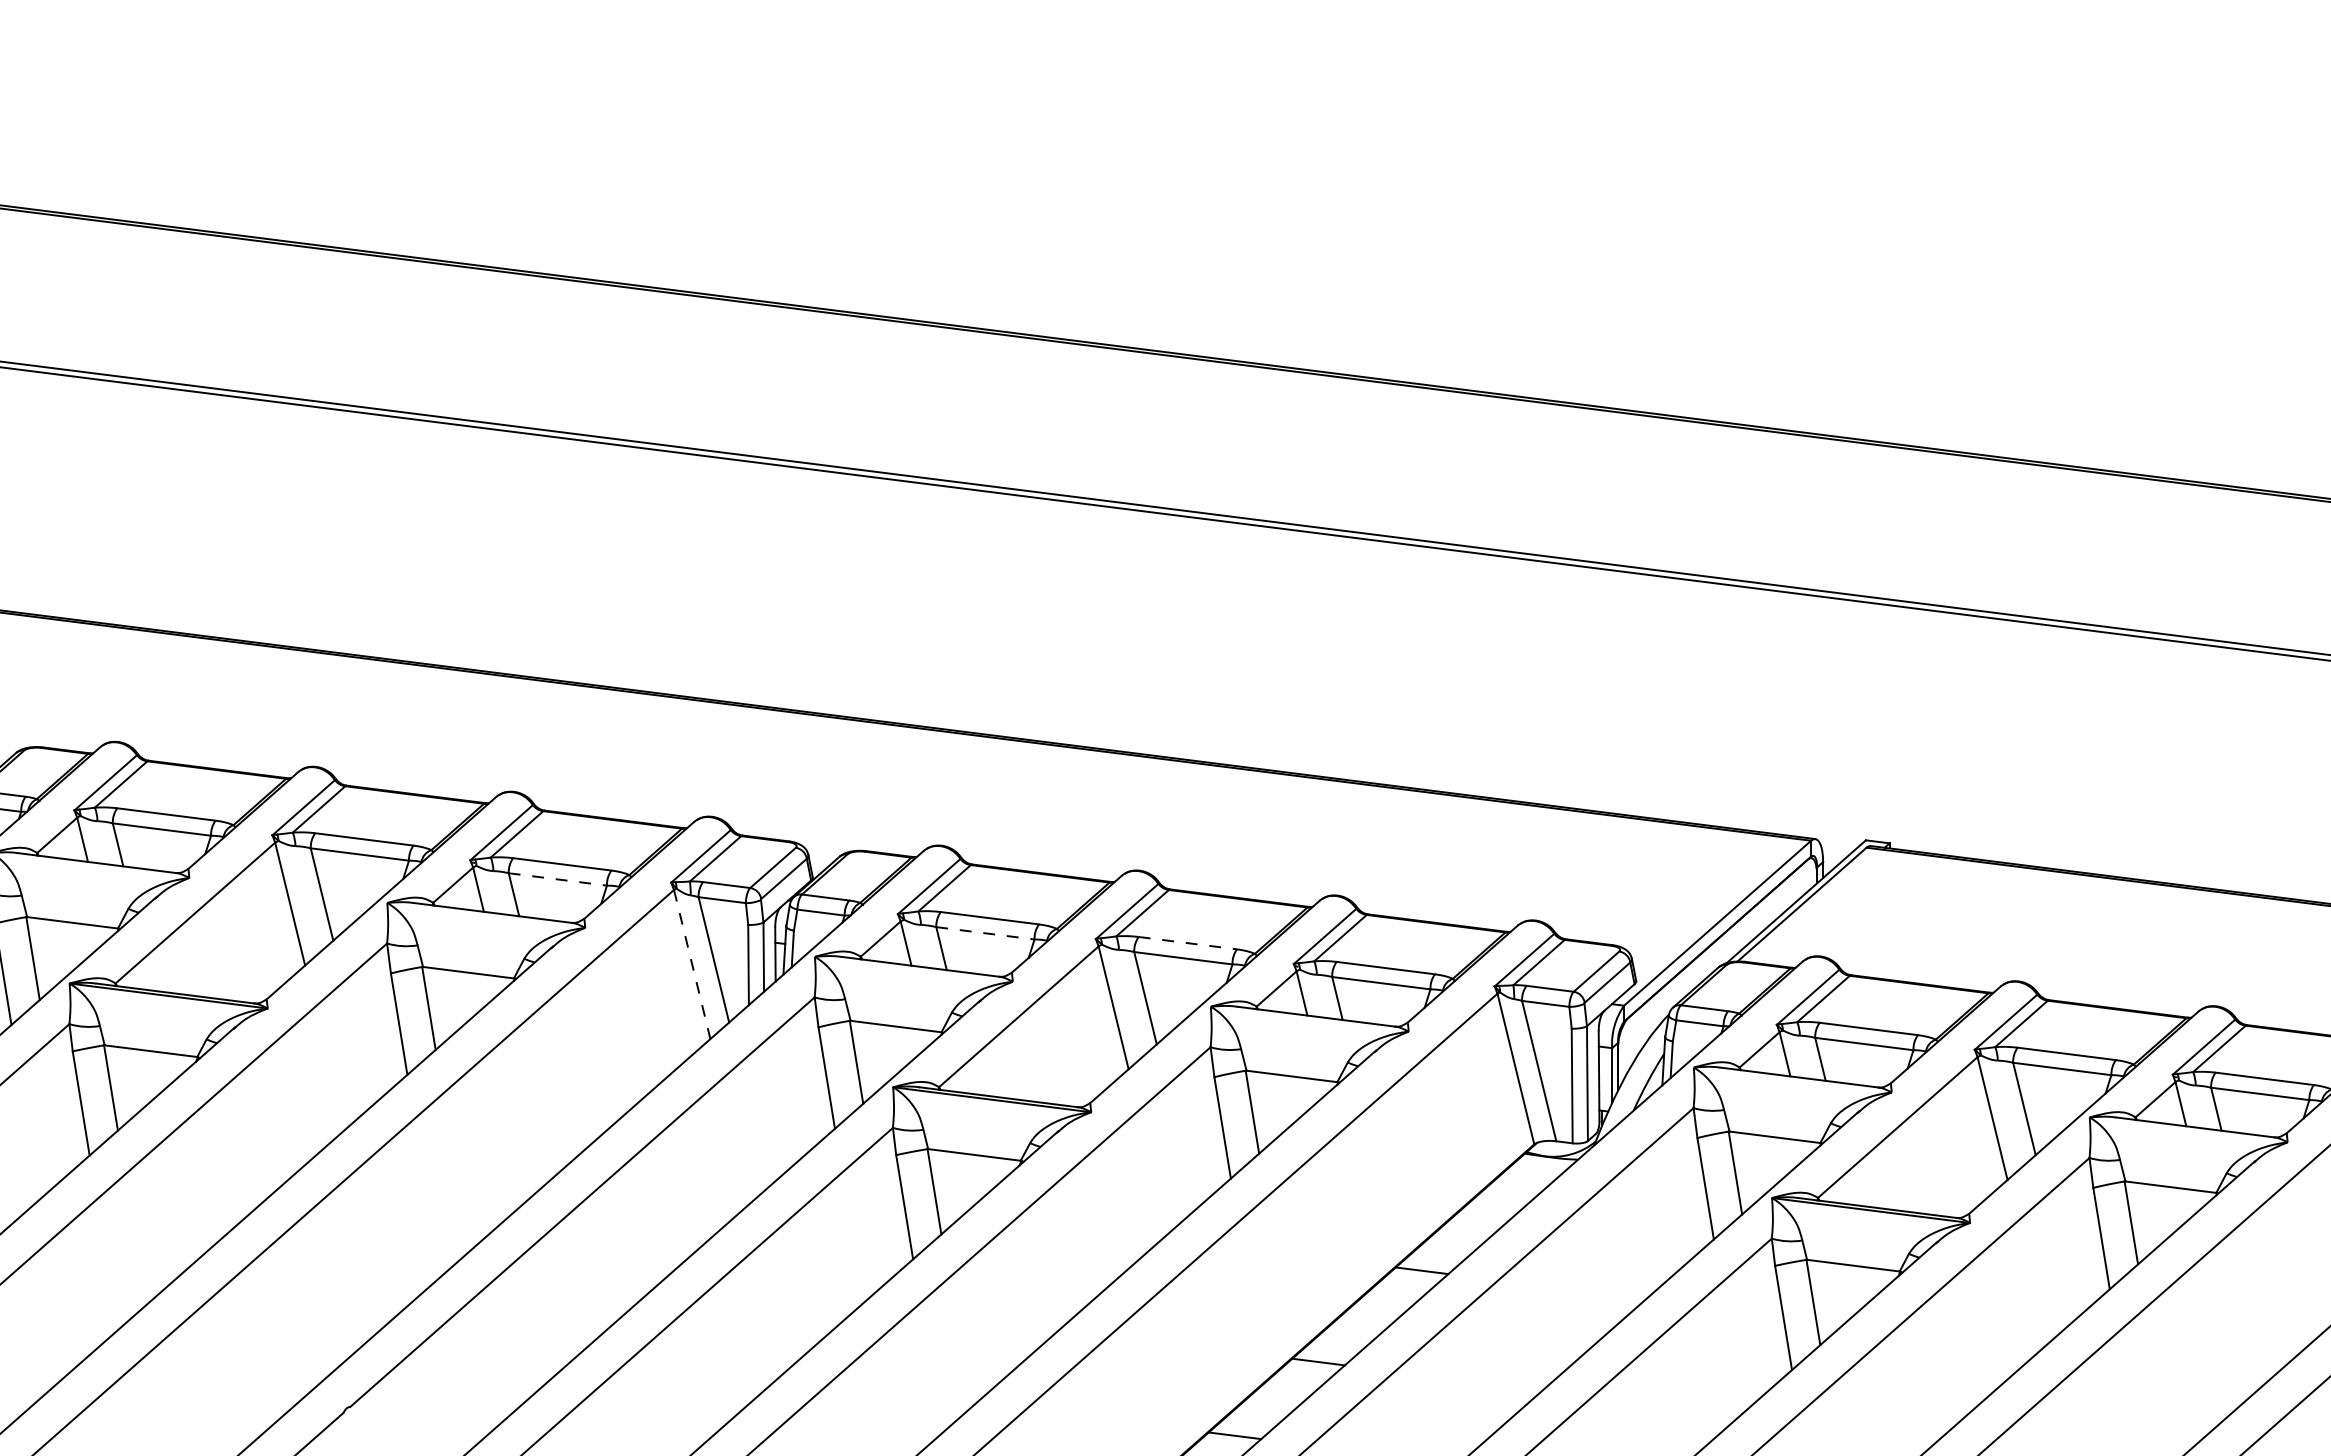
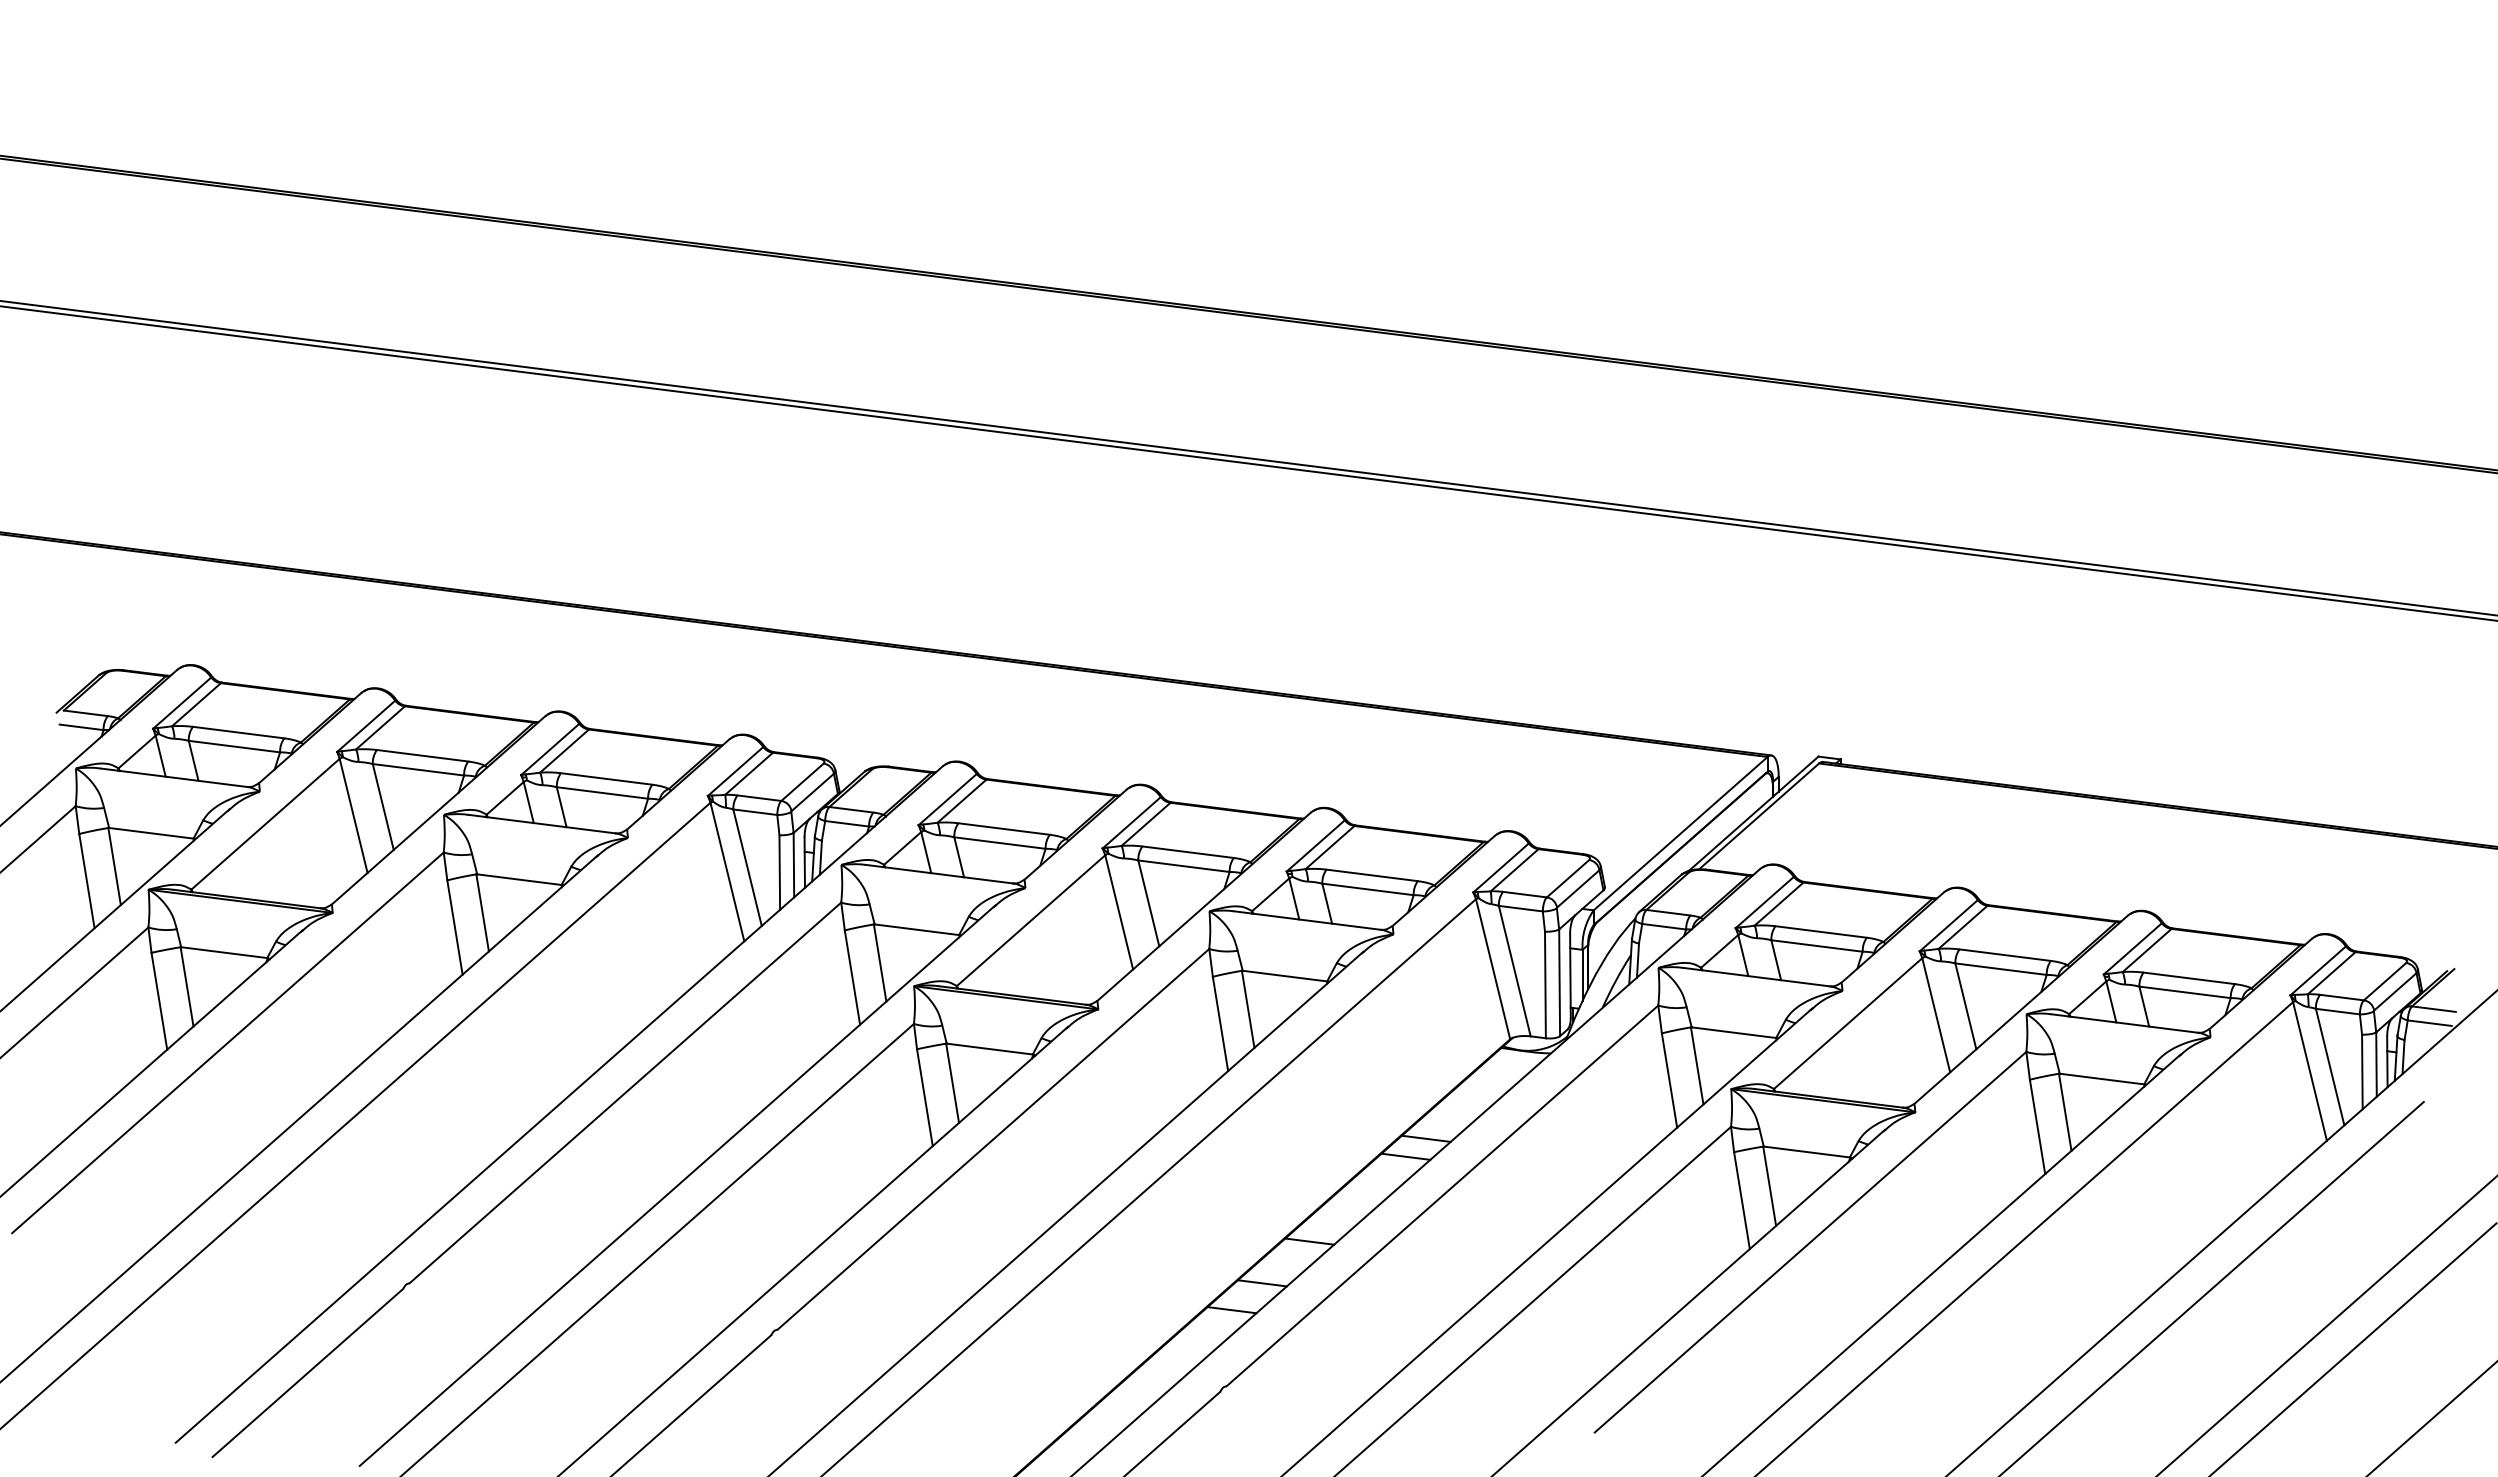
line: (557, 880) -> (602, 793), dashed -> solid
line: (985, 933) -> (1000, 843), dashed -> solid
line: (1188, 943) -> (1188, 852), dashed -> solid
line: (692, 964) -> (727, 872), dashed -> solid
line: (1443, 1251) -> (1425, 1138), added
line: (1266, 1407) -> (1261, 1283), added

